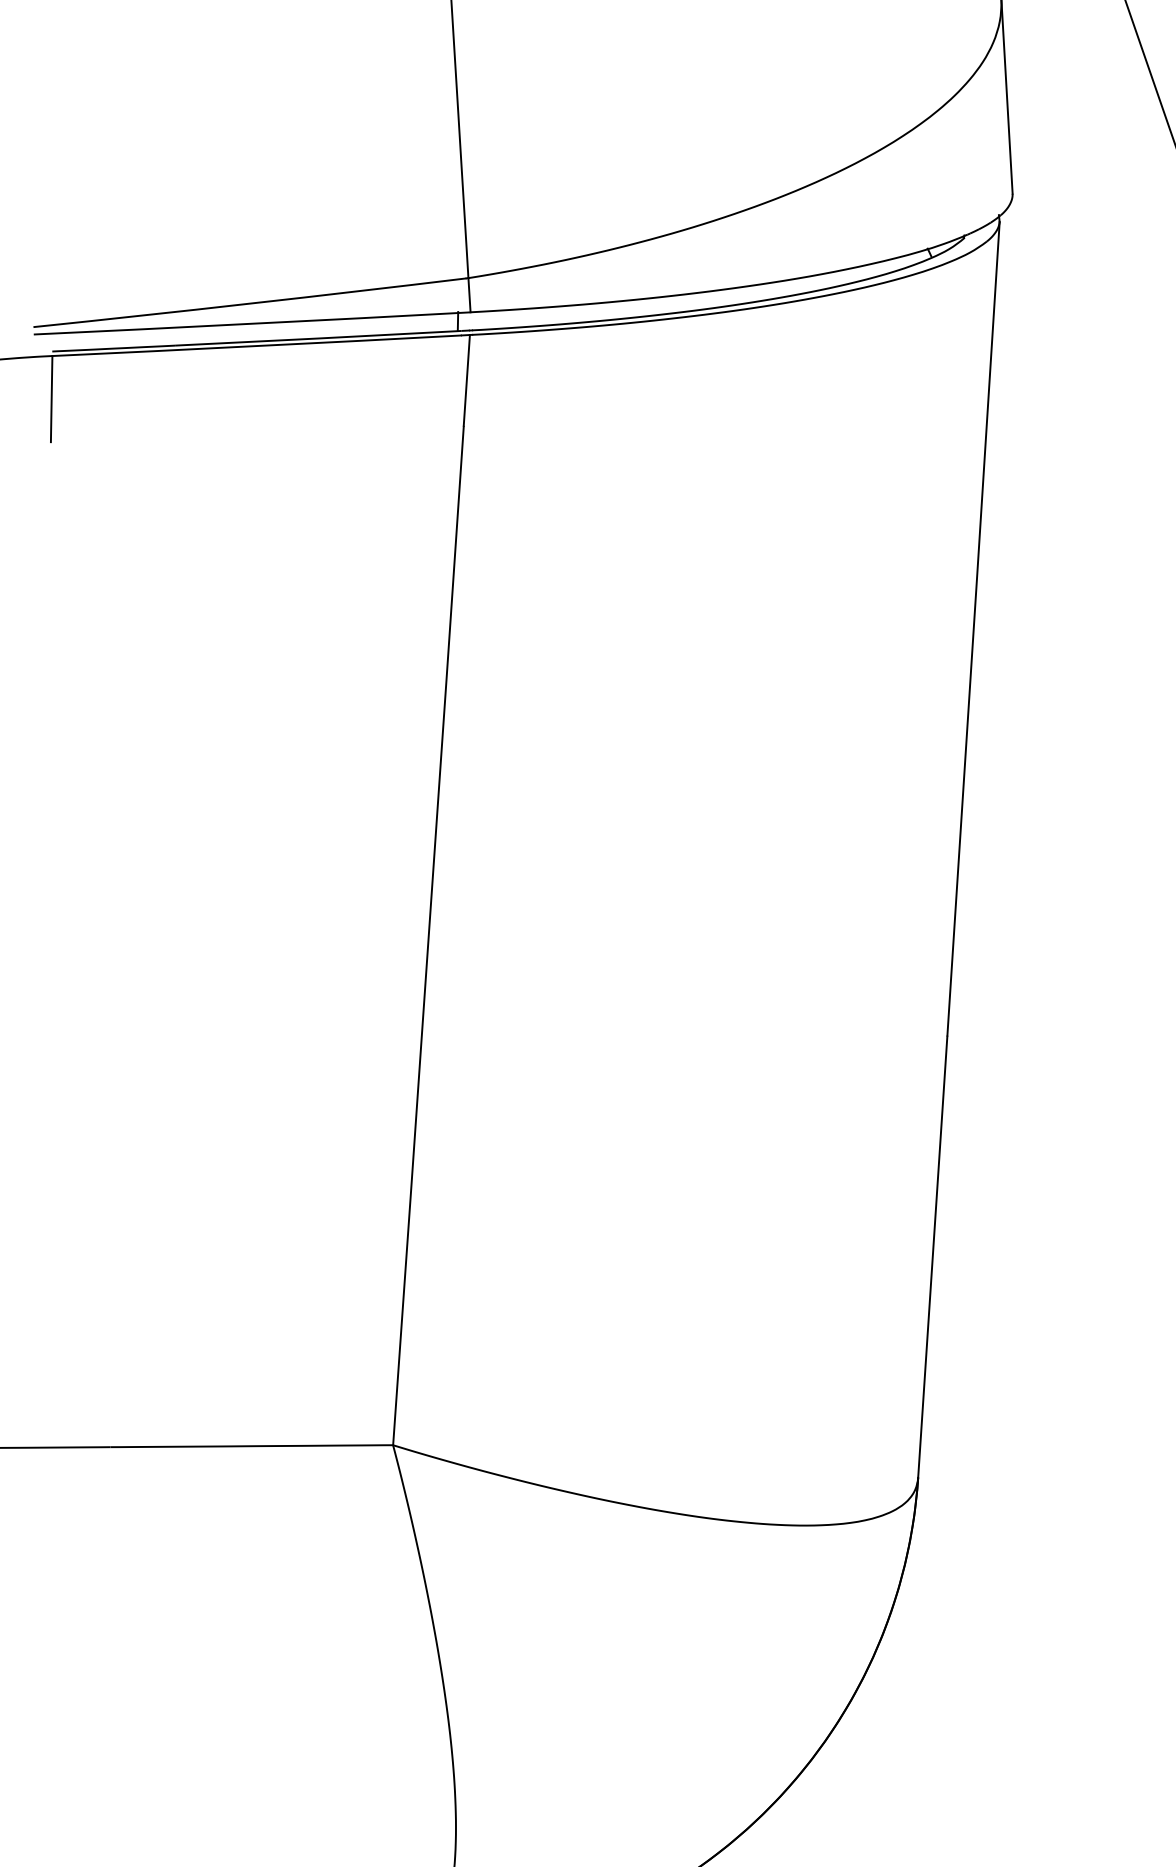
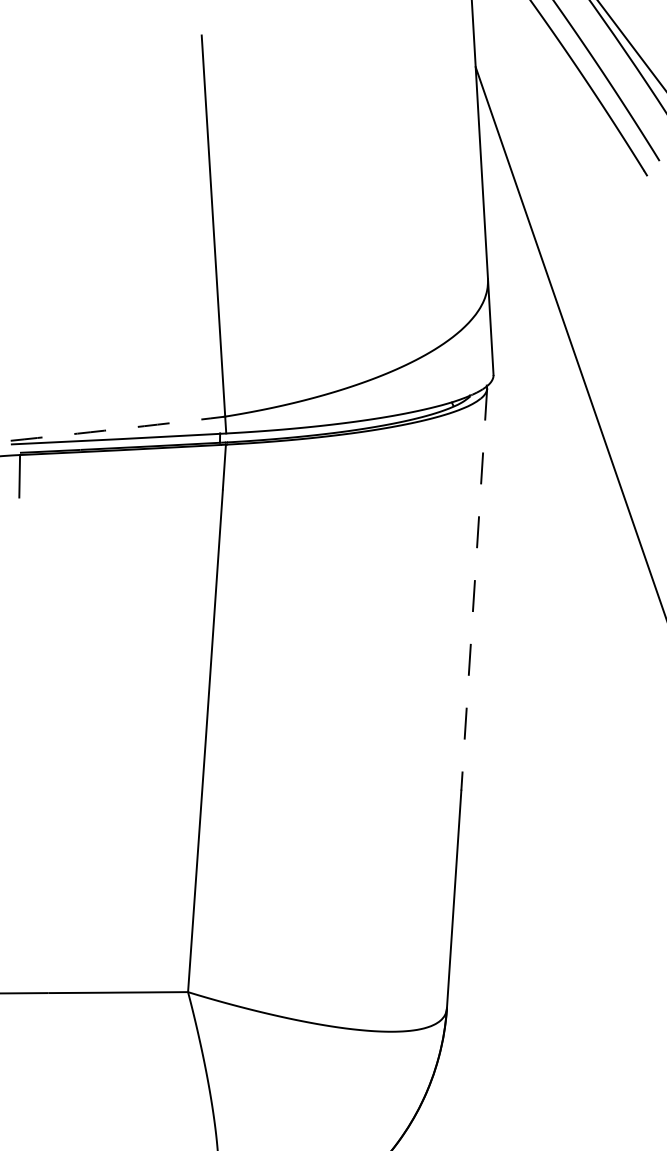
arc: (250, 304) -> (117, 429), solid -> dashed
line: (974, 628) -> (474, 589), solid -> dashed

